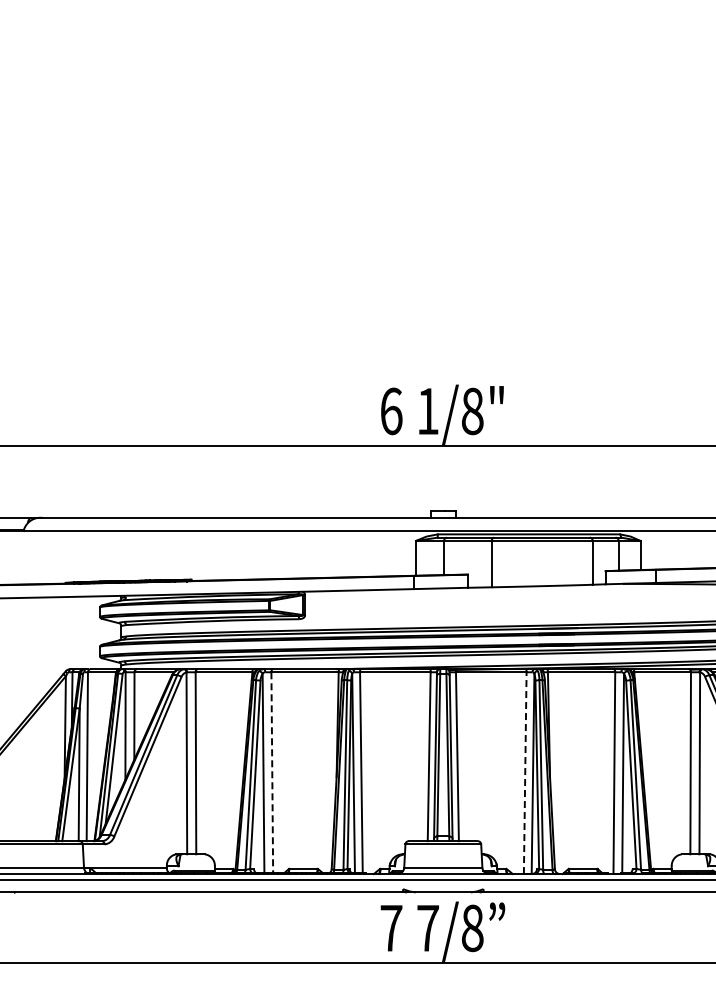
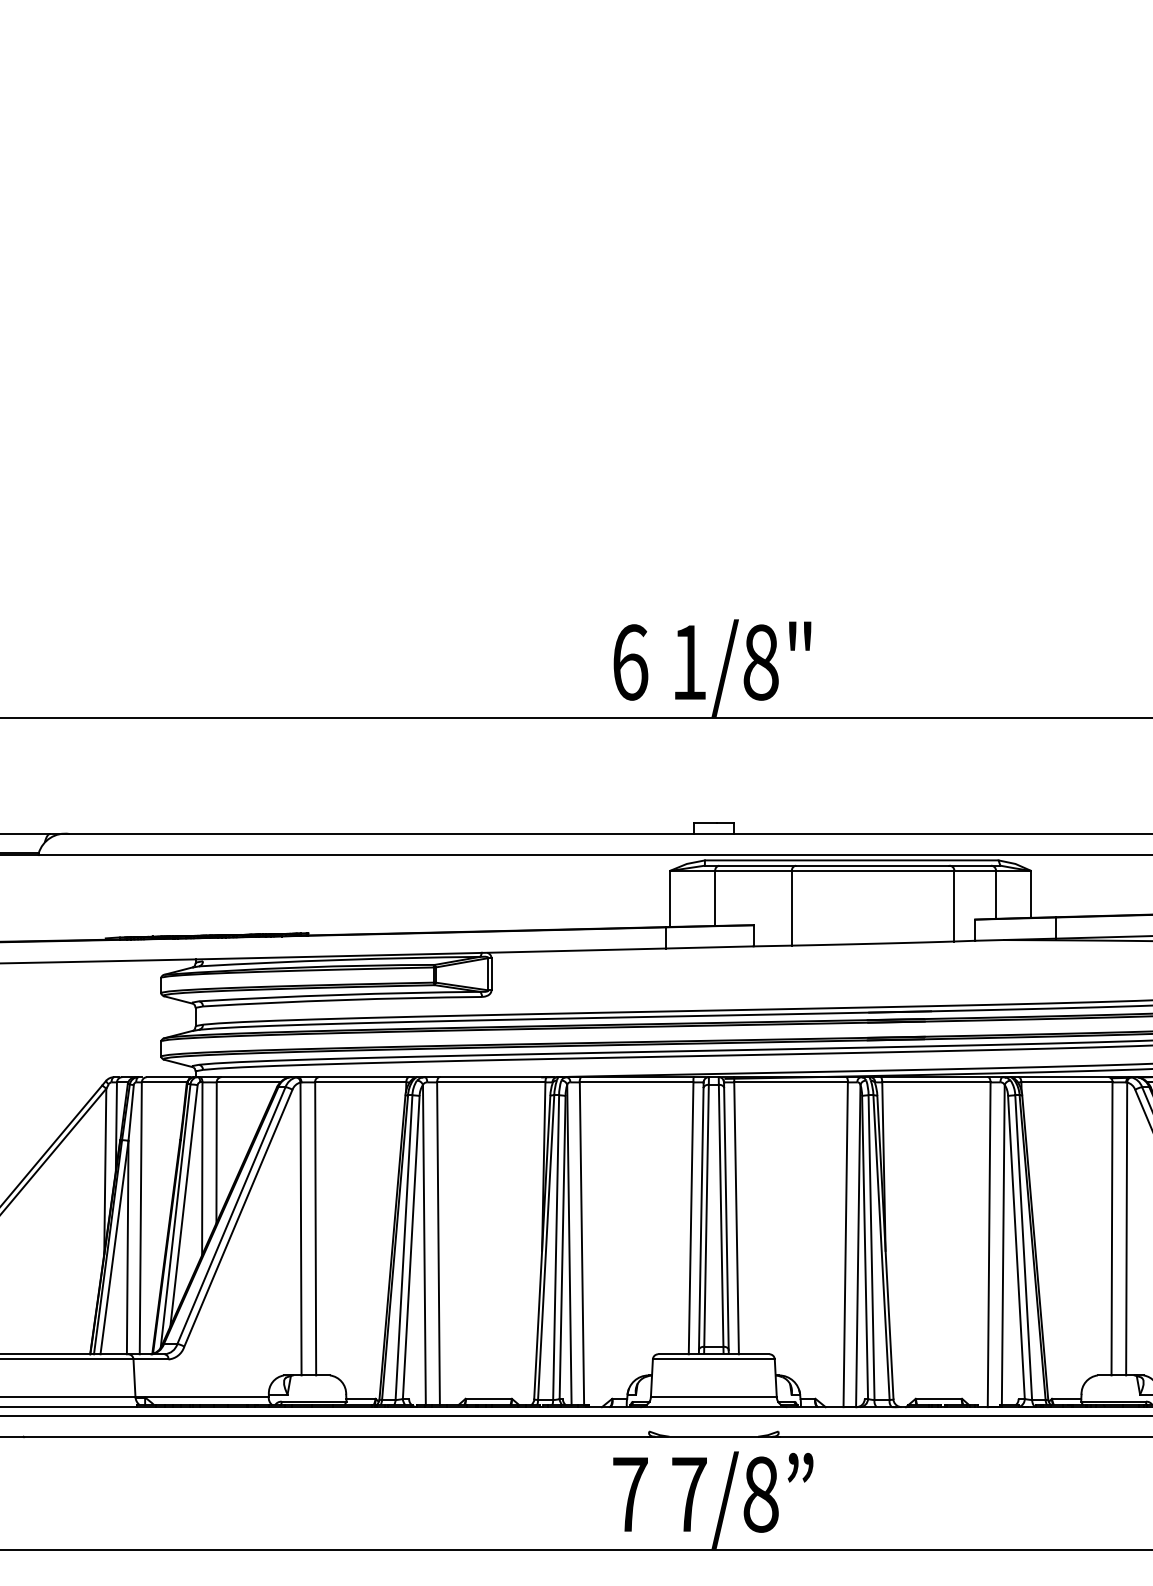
line: (272, 773) -> (438, 1245), dashed -> solid
line: (525, 773) -> (846, 1245), dashed -> solid

